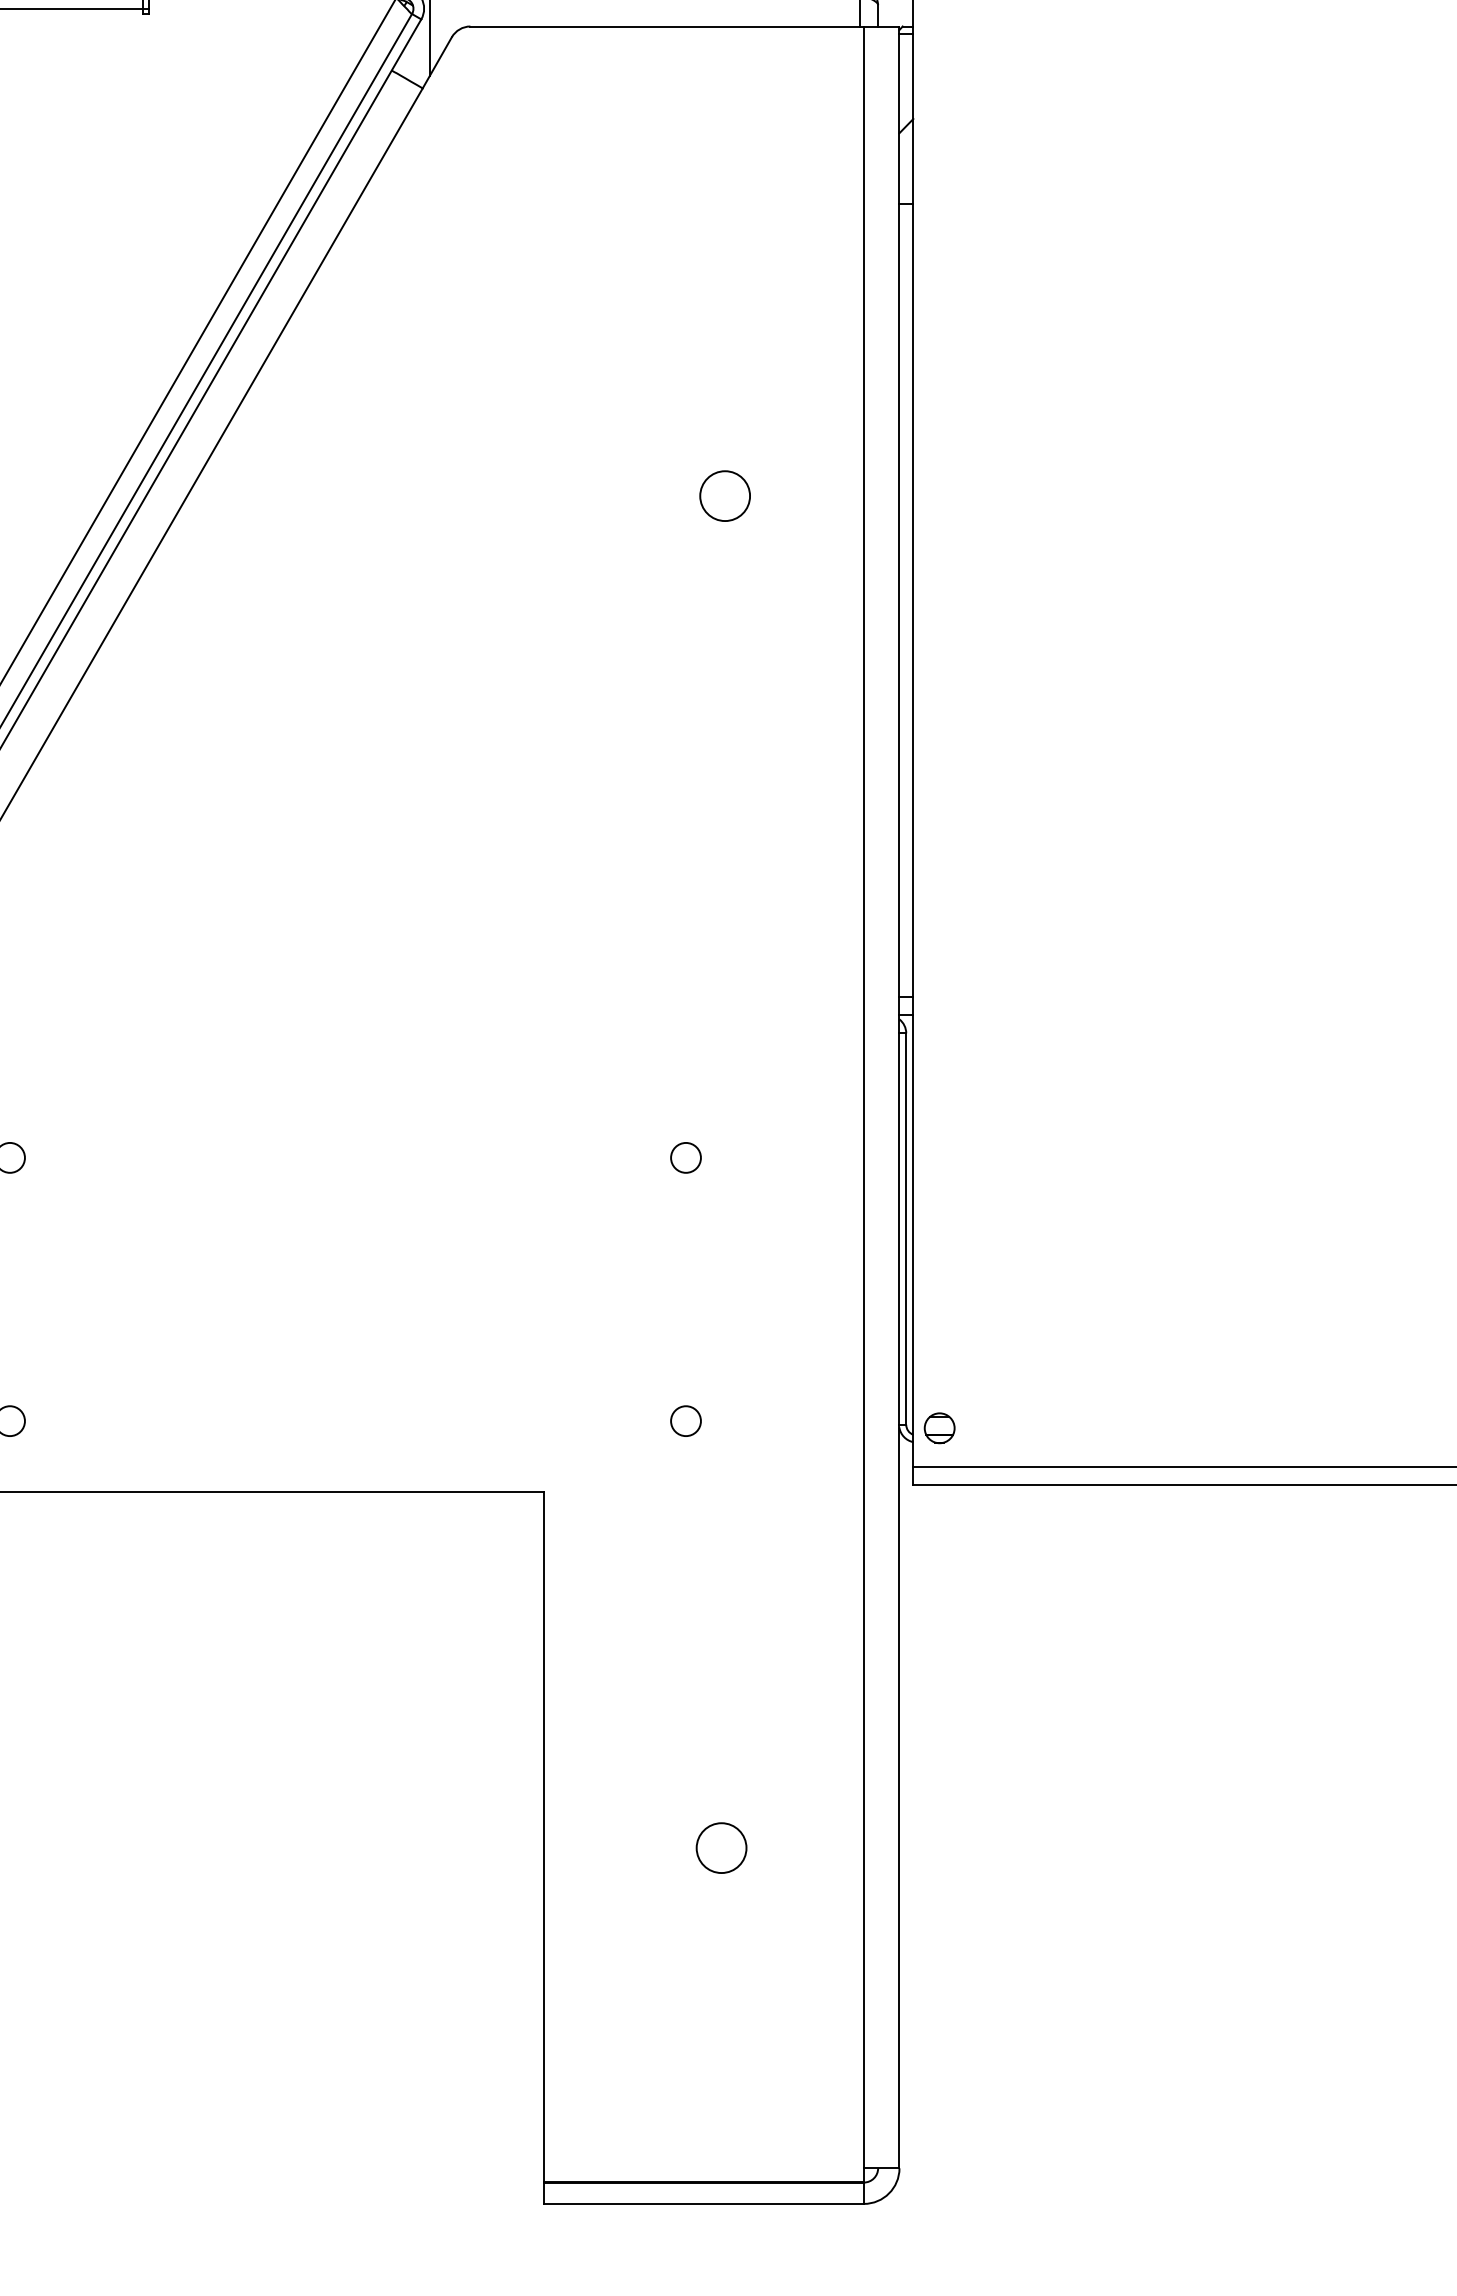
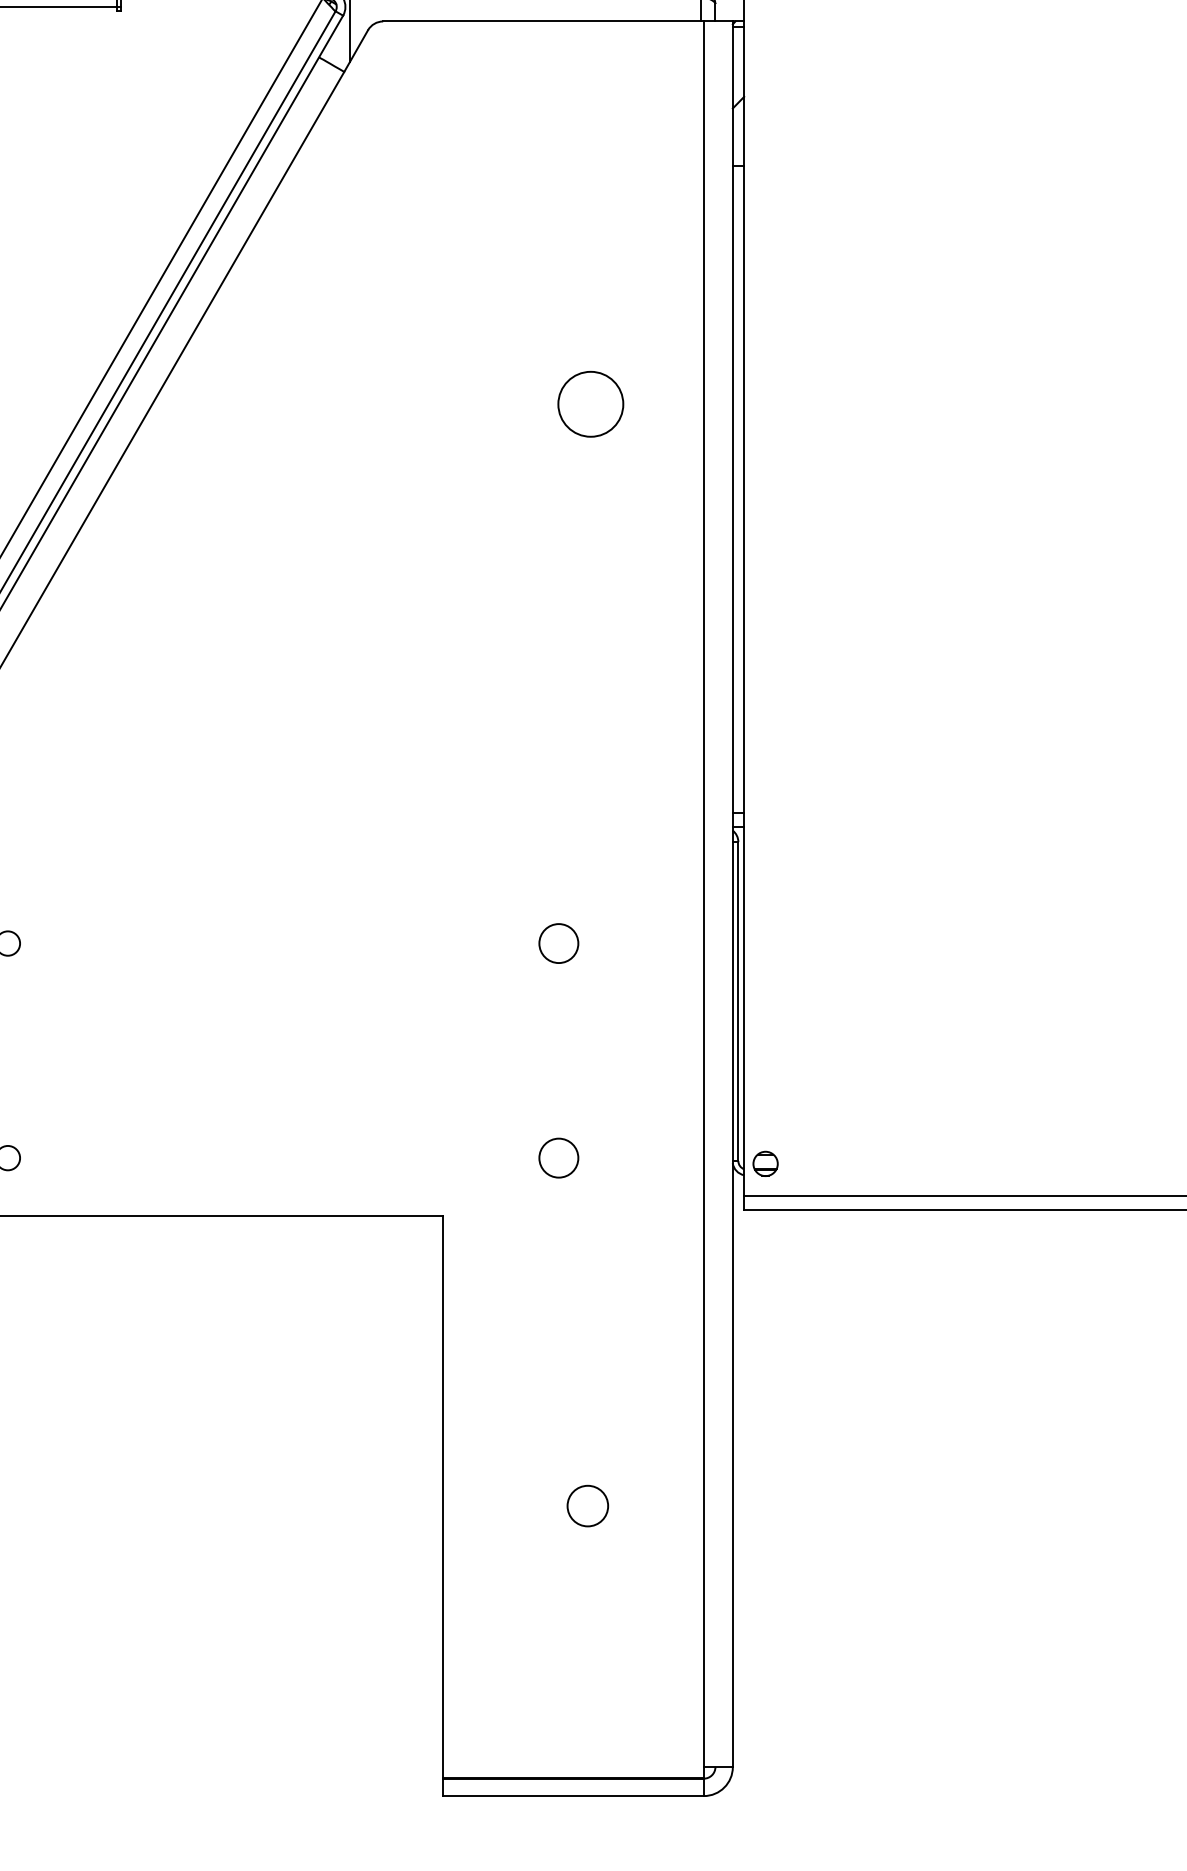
circle: (724, 495) -> (590, 403), size x1.6
circle: (685, 1157) -> (558, 943), size x1.6
circle: (685, 1421) -> (558, 1158), size x1.6

